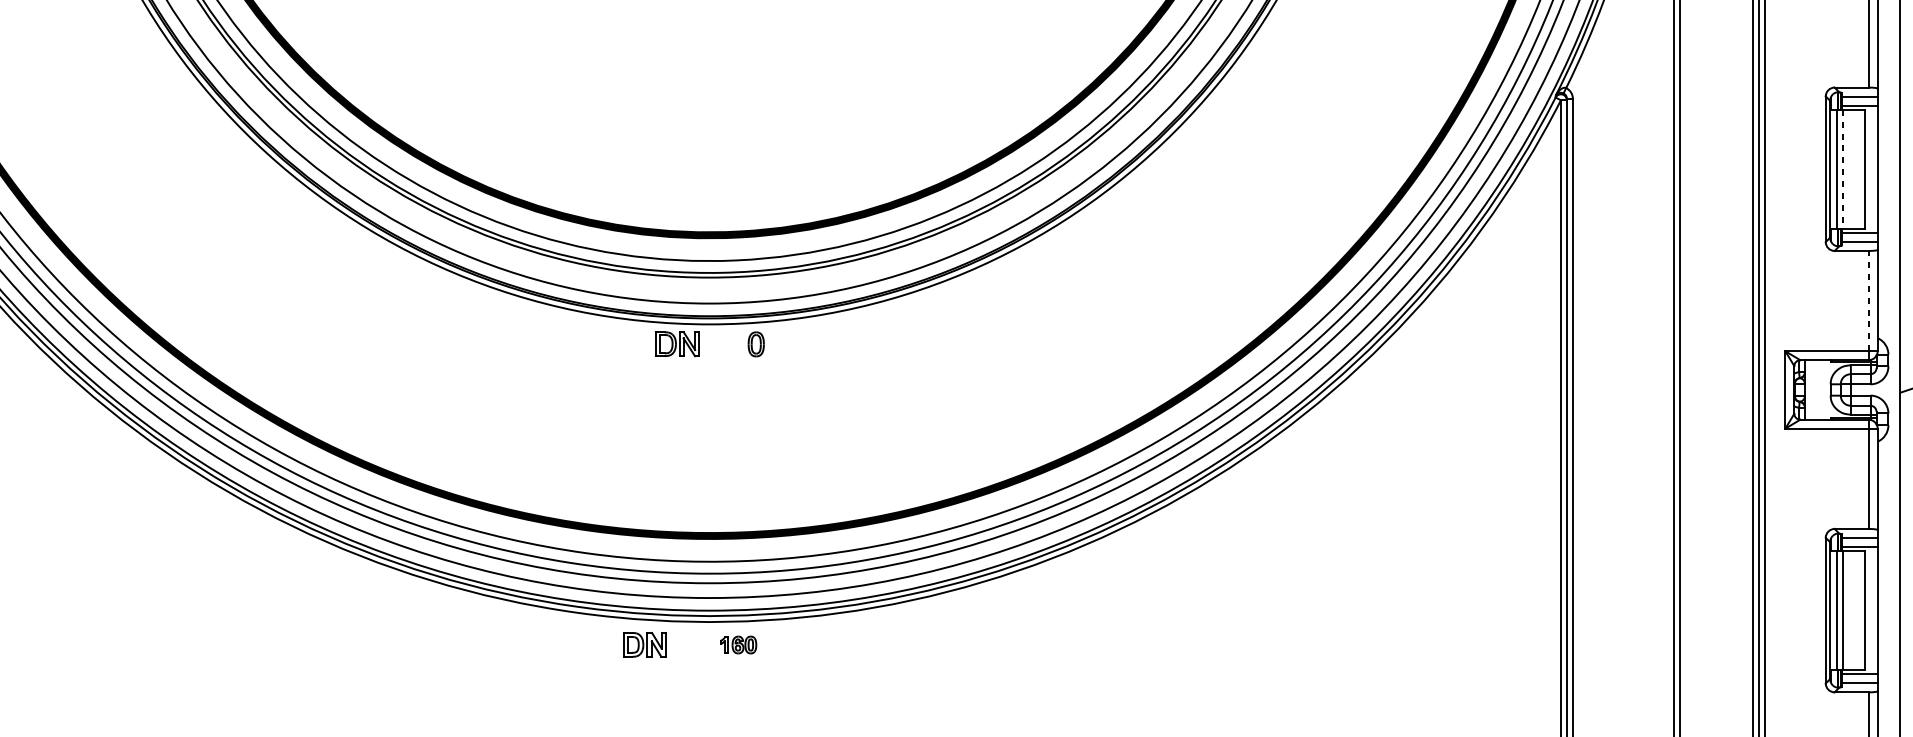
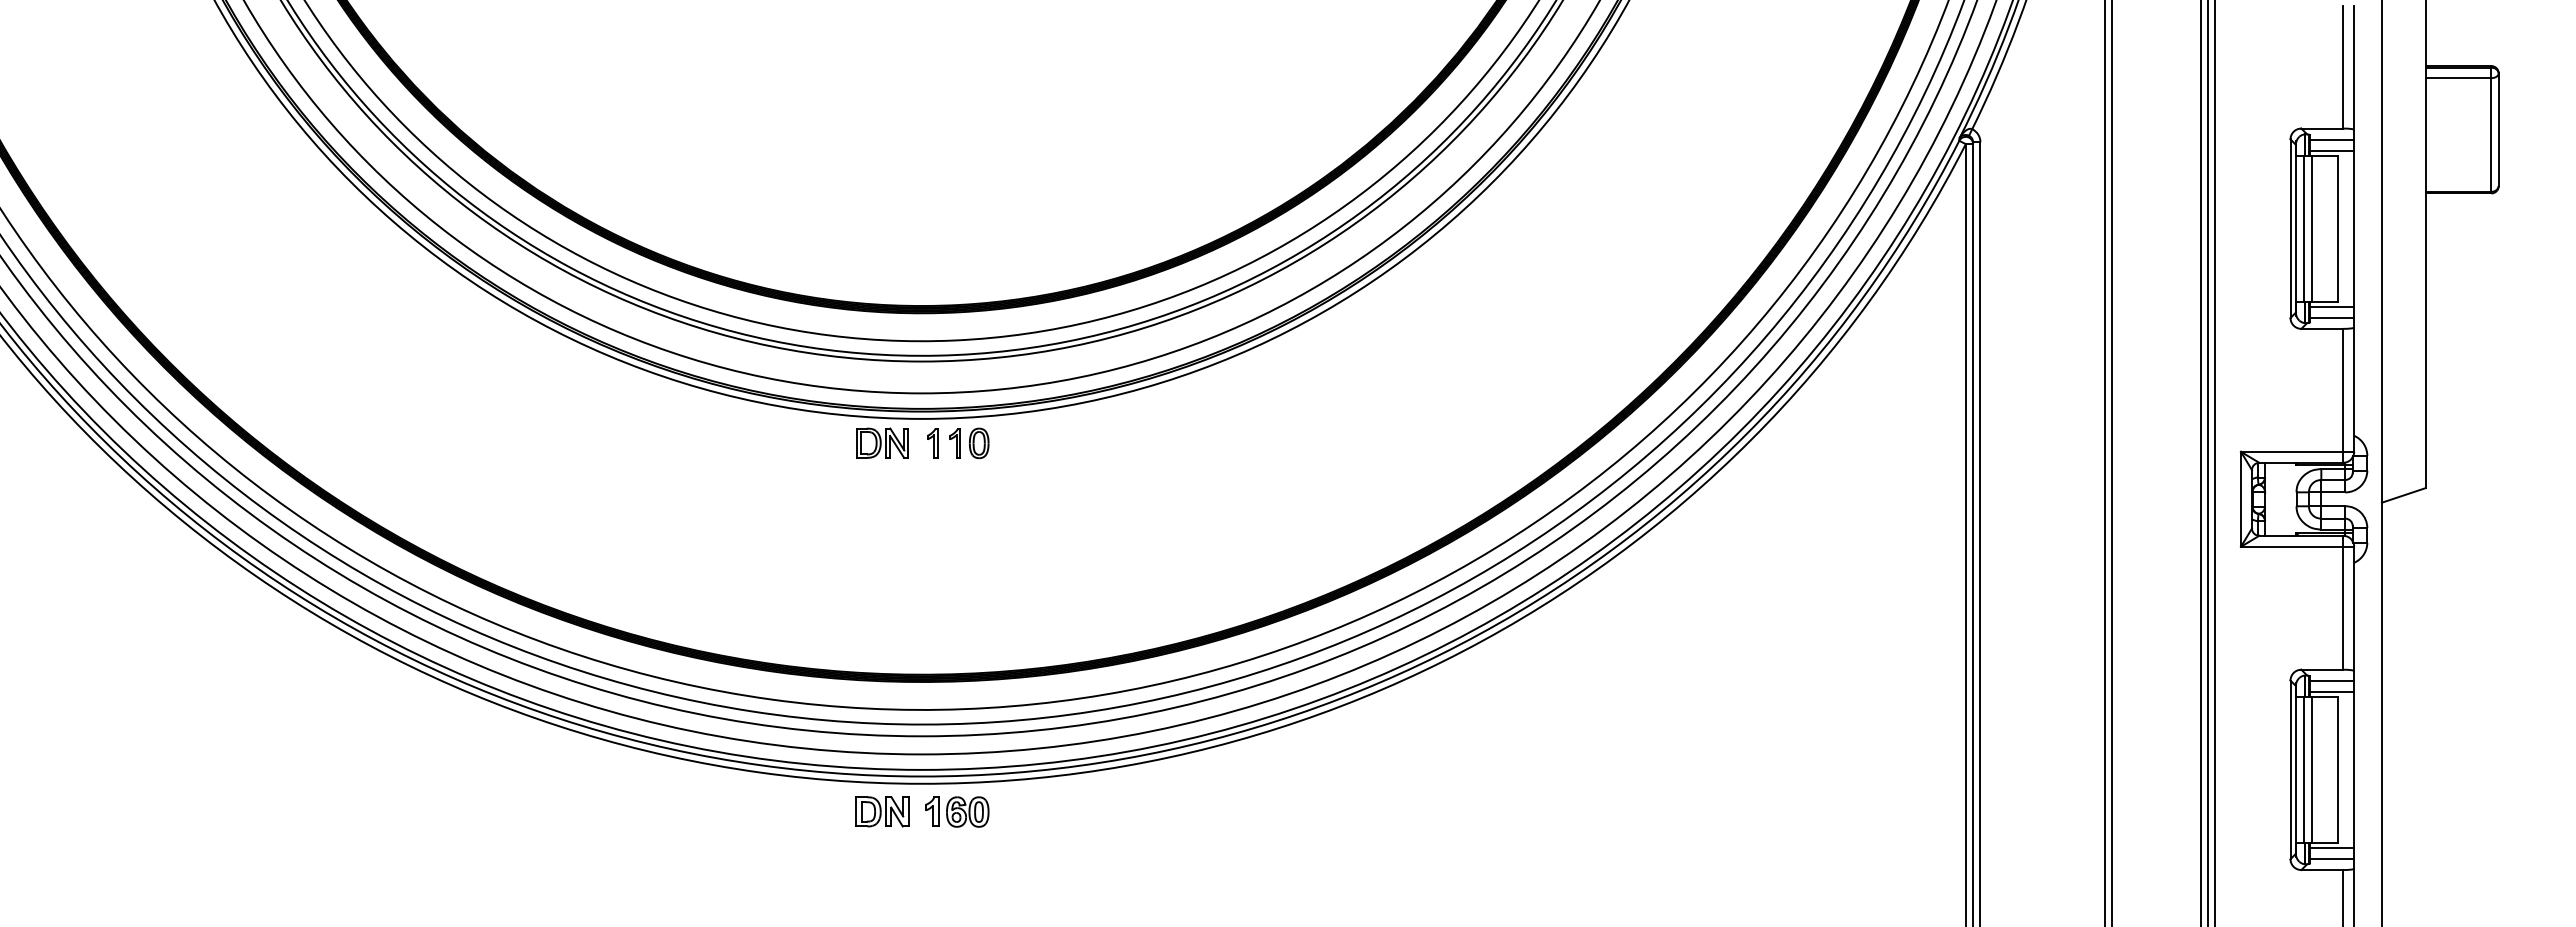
line: (1843, 169) -> (2312, 228), dashed -> solid
line: (1868, 300) -> (2343, 389), dashed -> solid
part: (718, 344) -> (932, 443), added
part: (736, 344) -> (954, 443), added
part: (644, 644) -> (882, 811), moved
part: (738, 644) -> (957, 811), size x1.43

